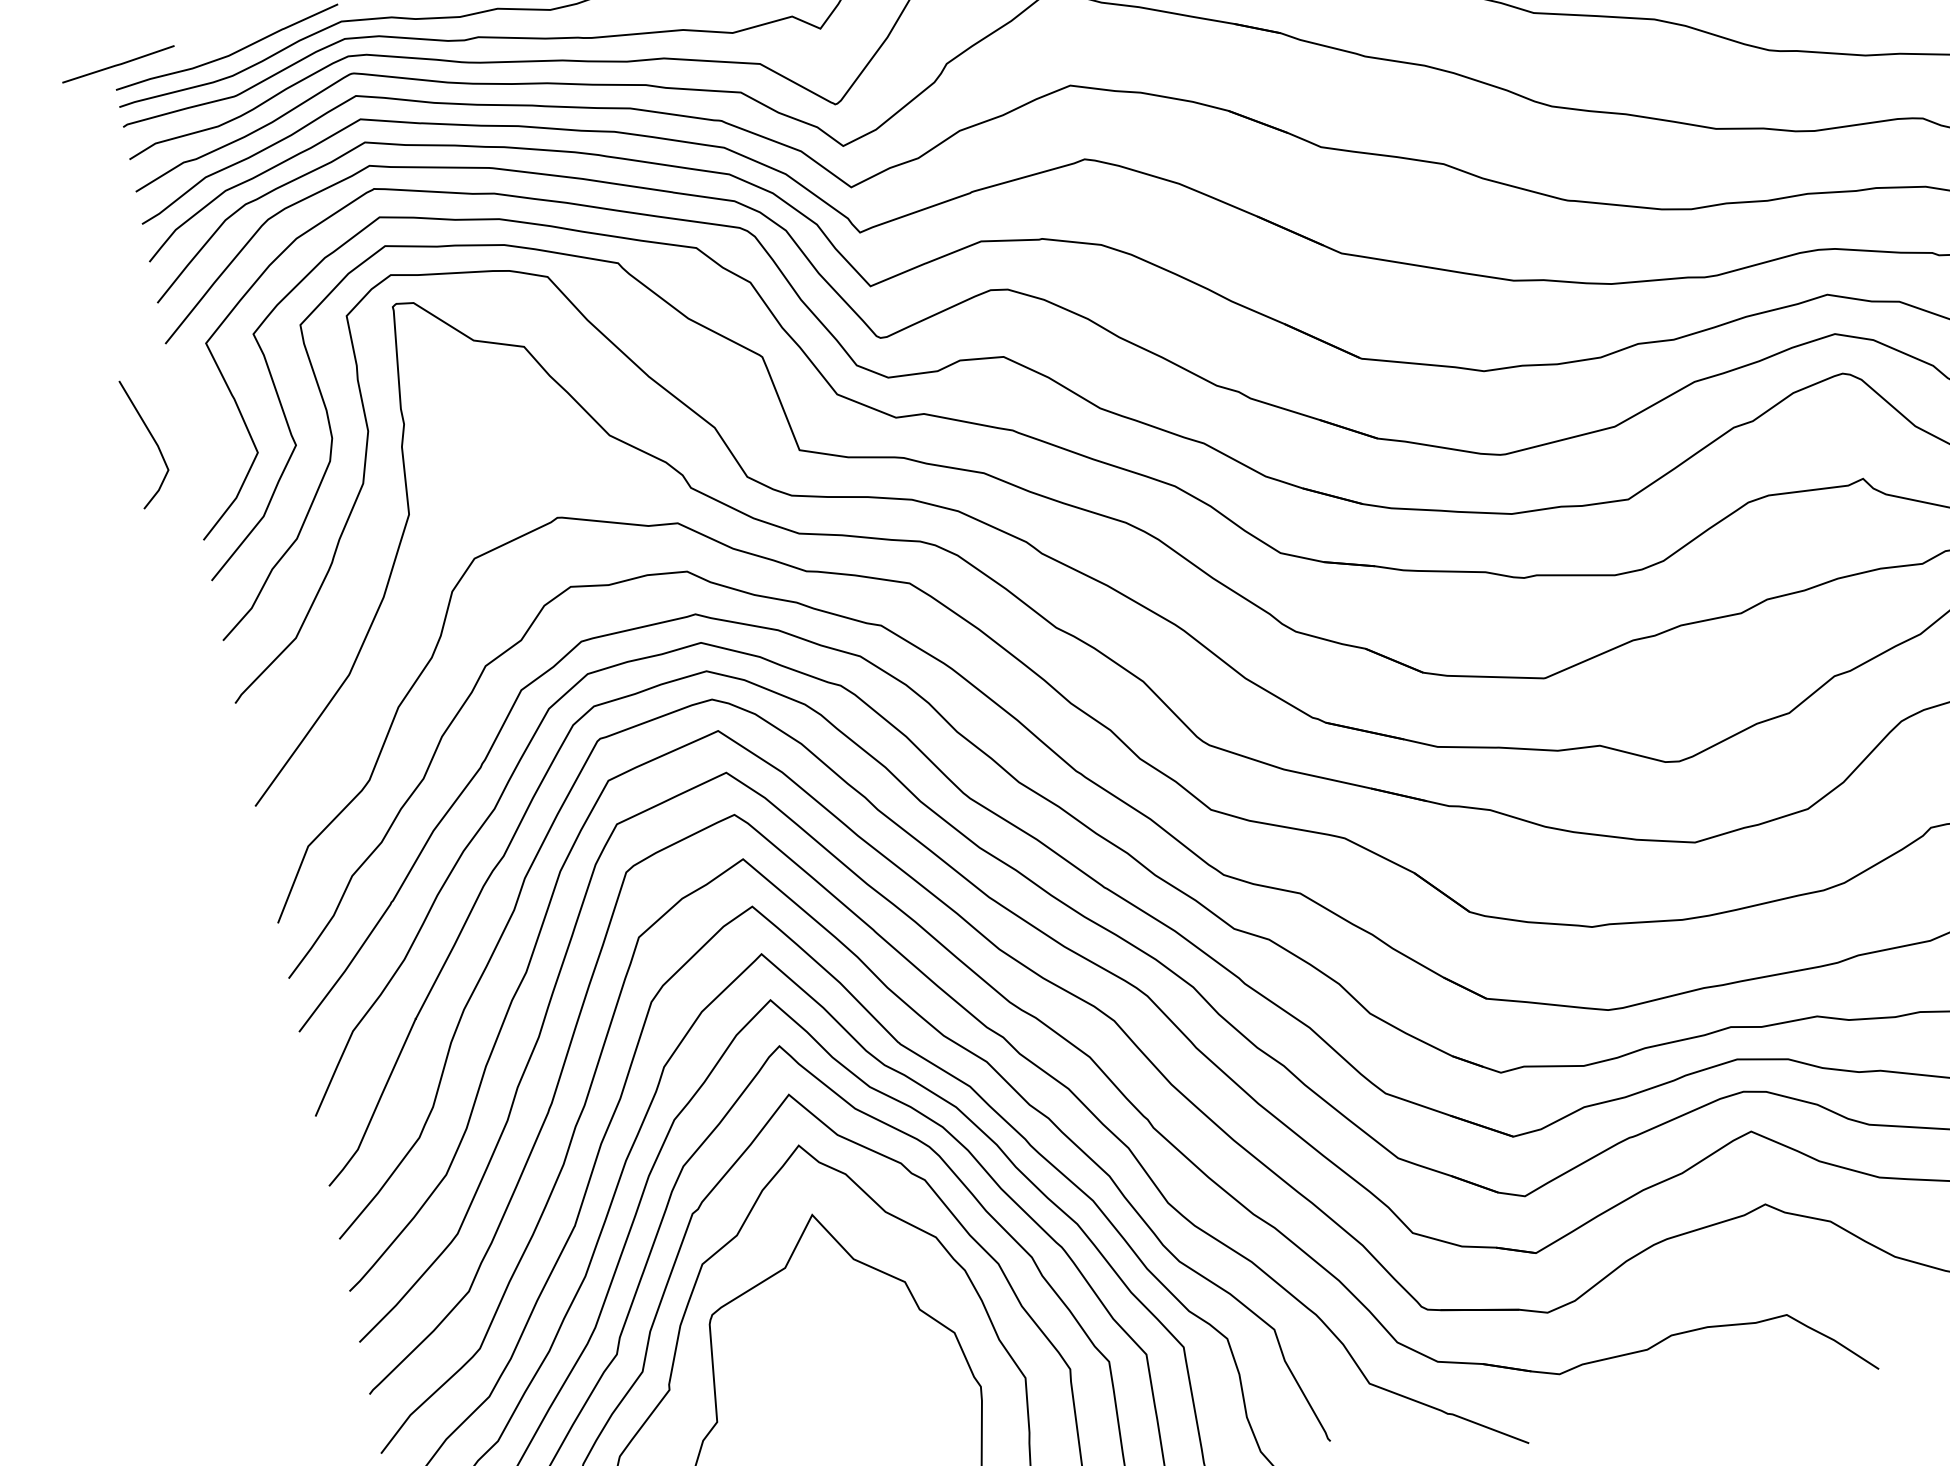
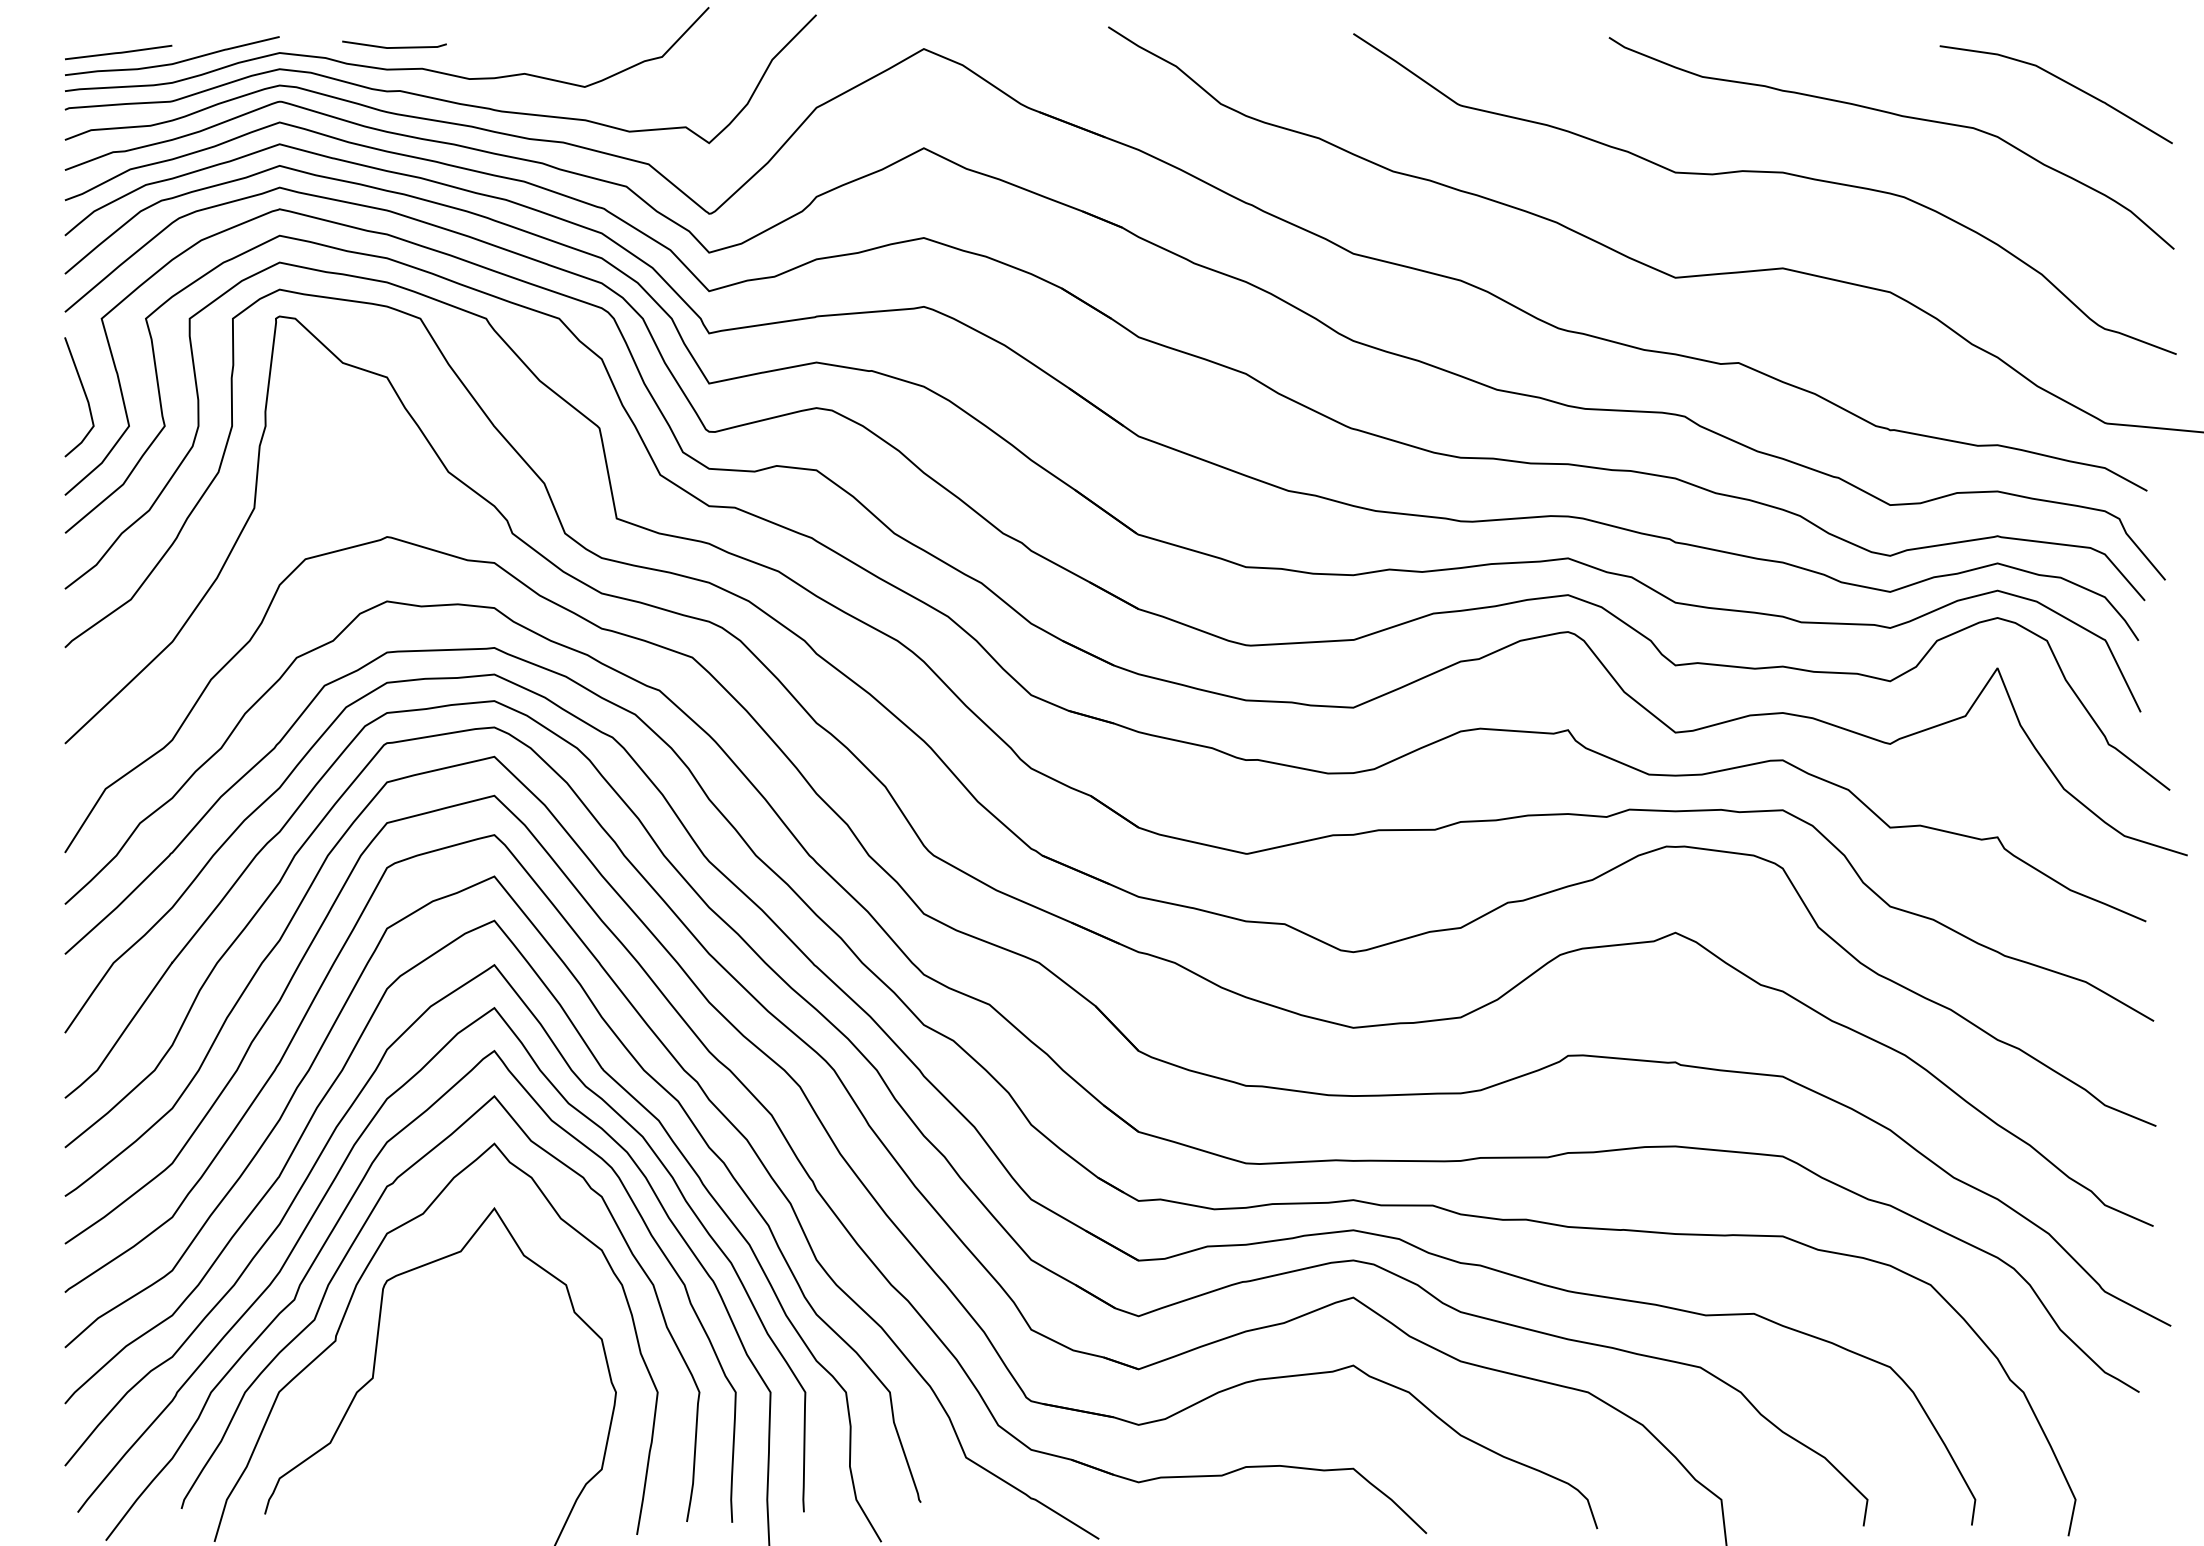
line: (118, 64) -> (118, 52), moved
line: (152, 438) -> (84, 394), moved

